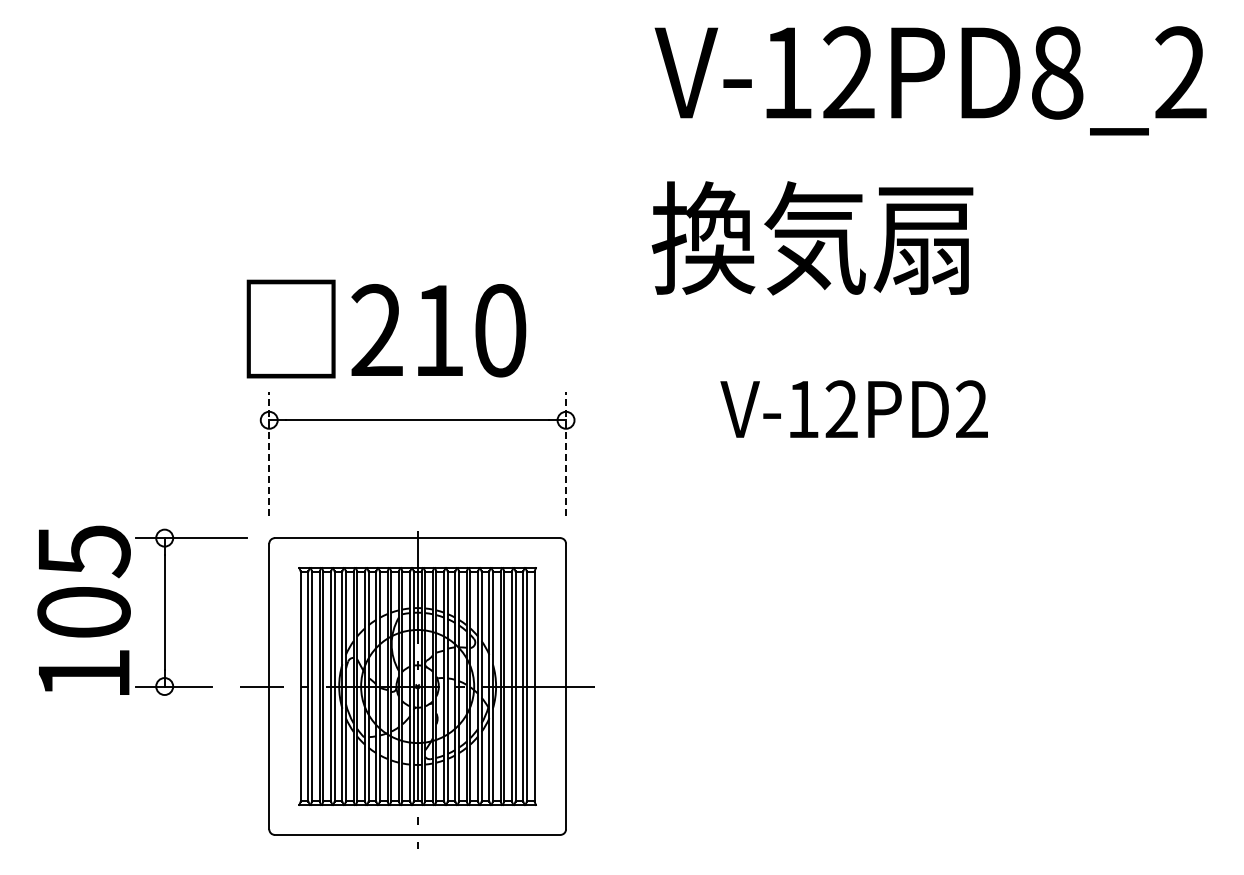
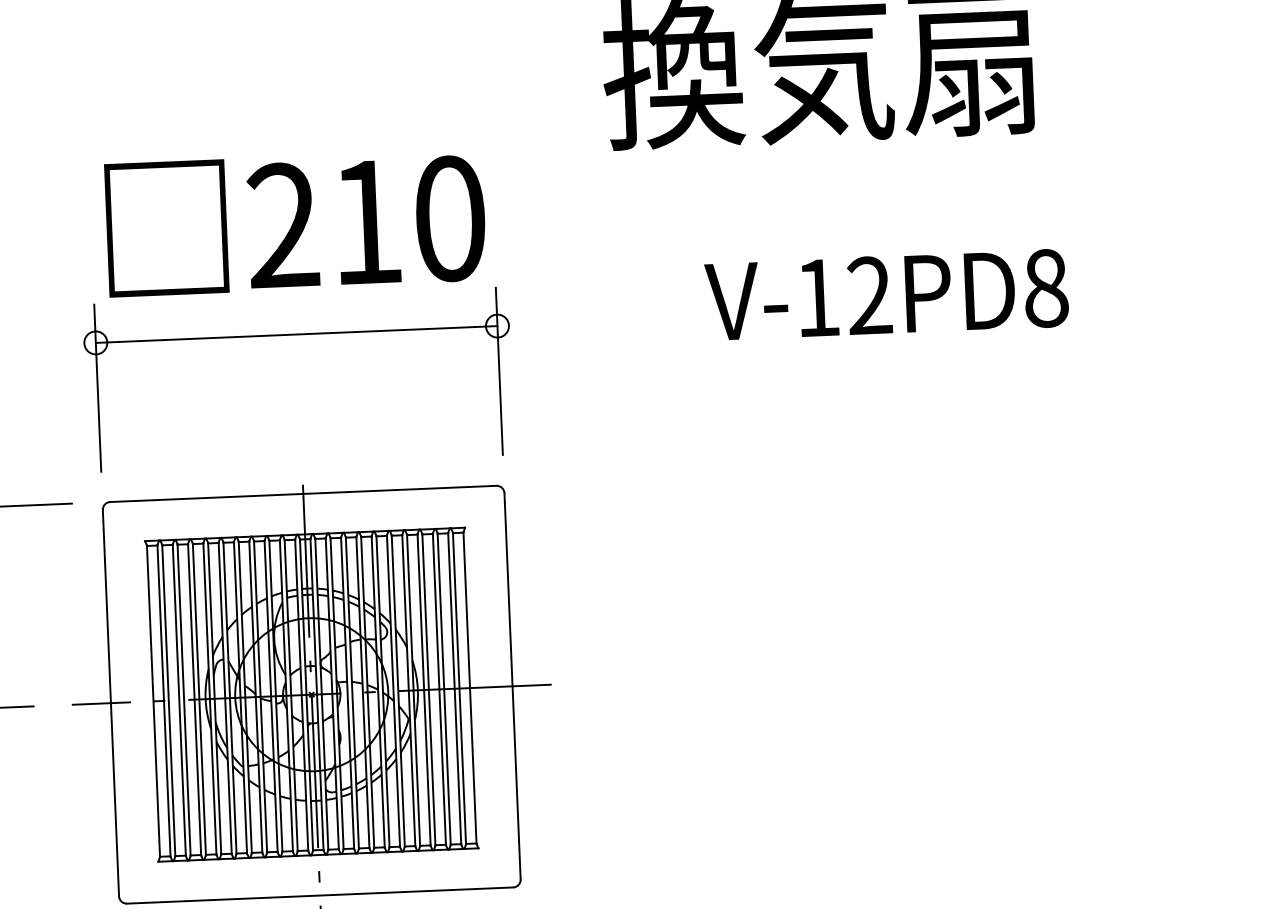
text: (386, 328) -> (295, 222), moved
text: (972, 409) -> (1046, 288), V-12PD2 -> V-12PD8
line: (269, 453) -> (98, 387), dashed -> solid
line: (566, 453) -> (499, 370), dashed -> solid

